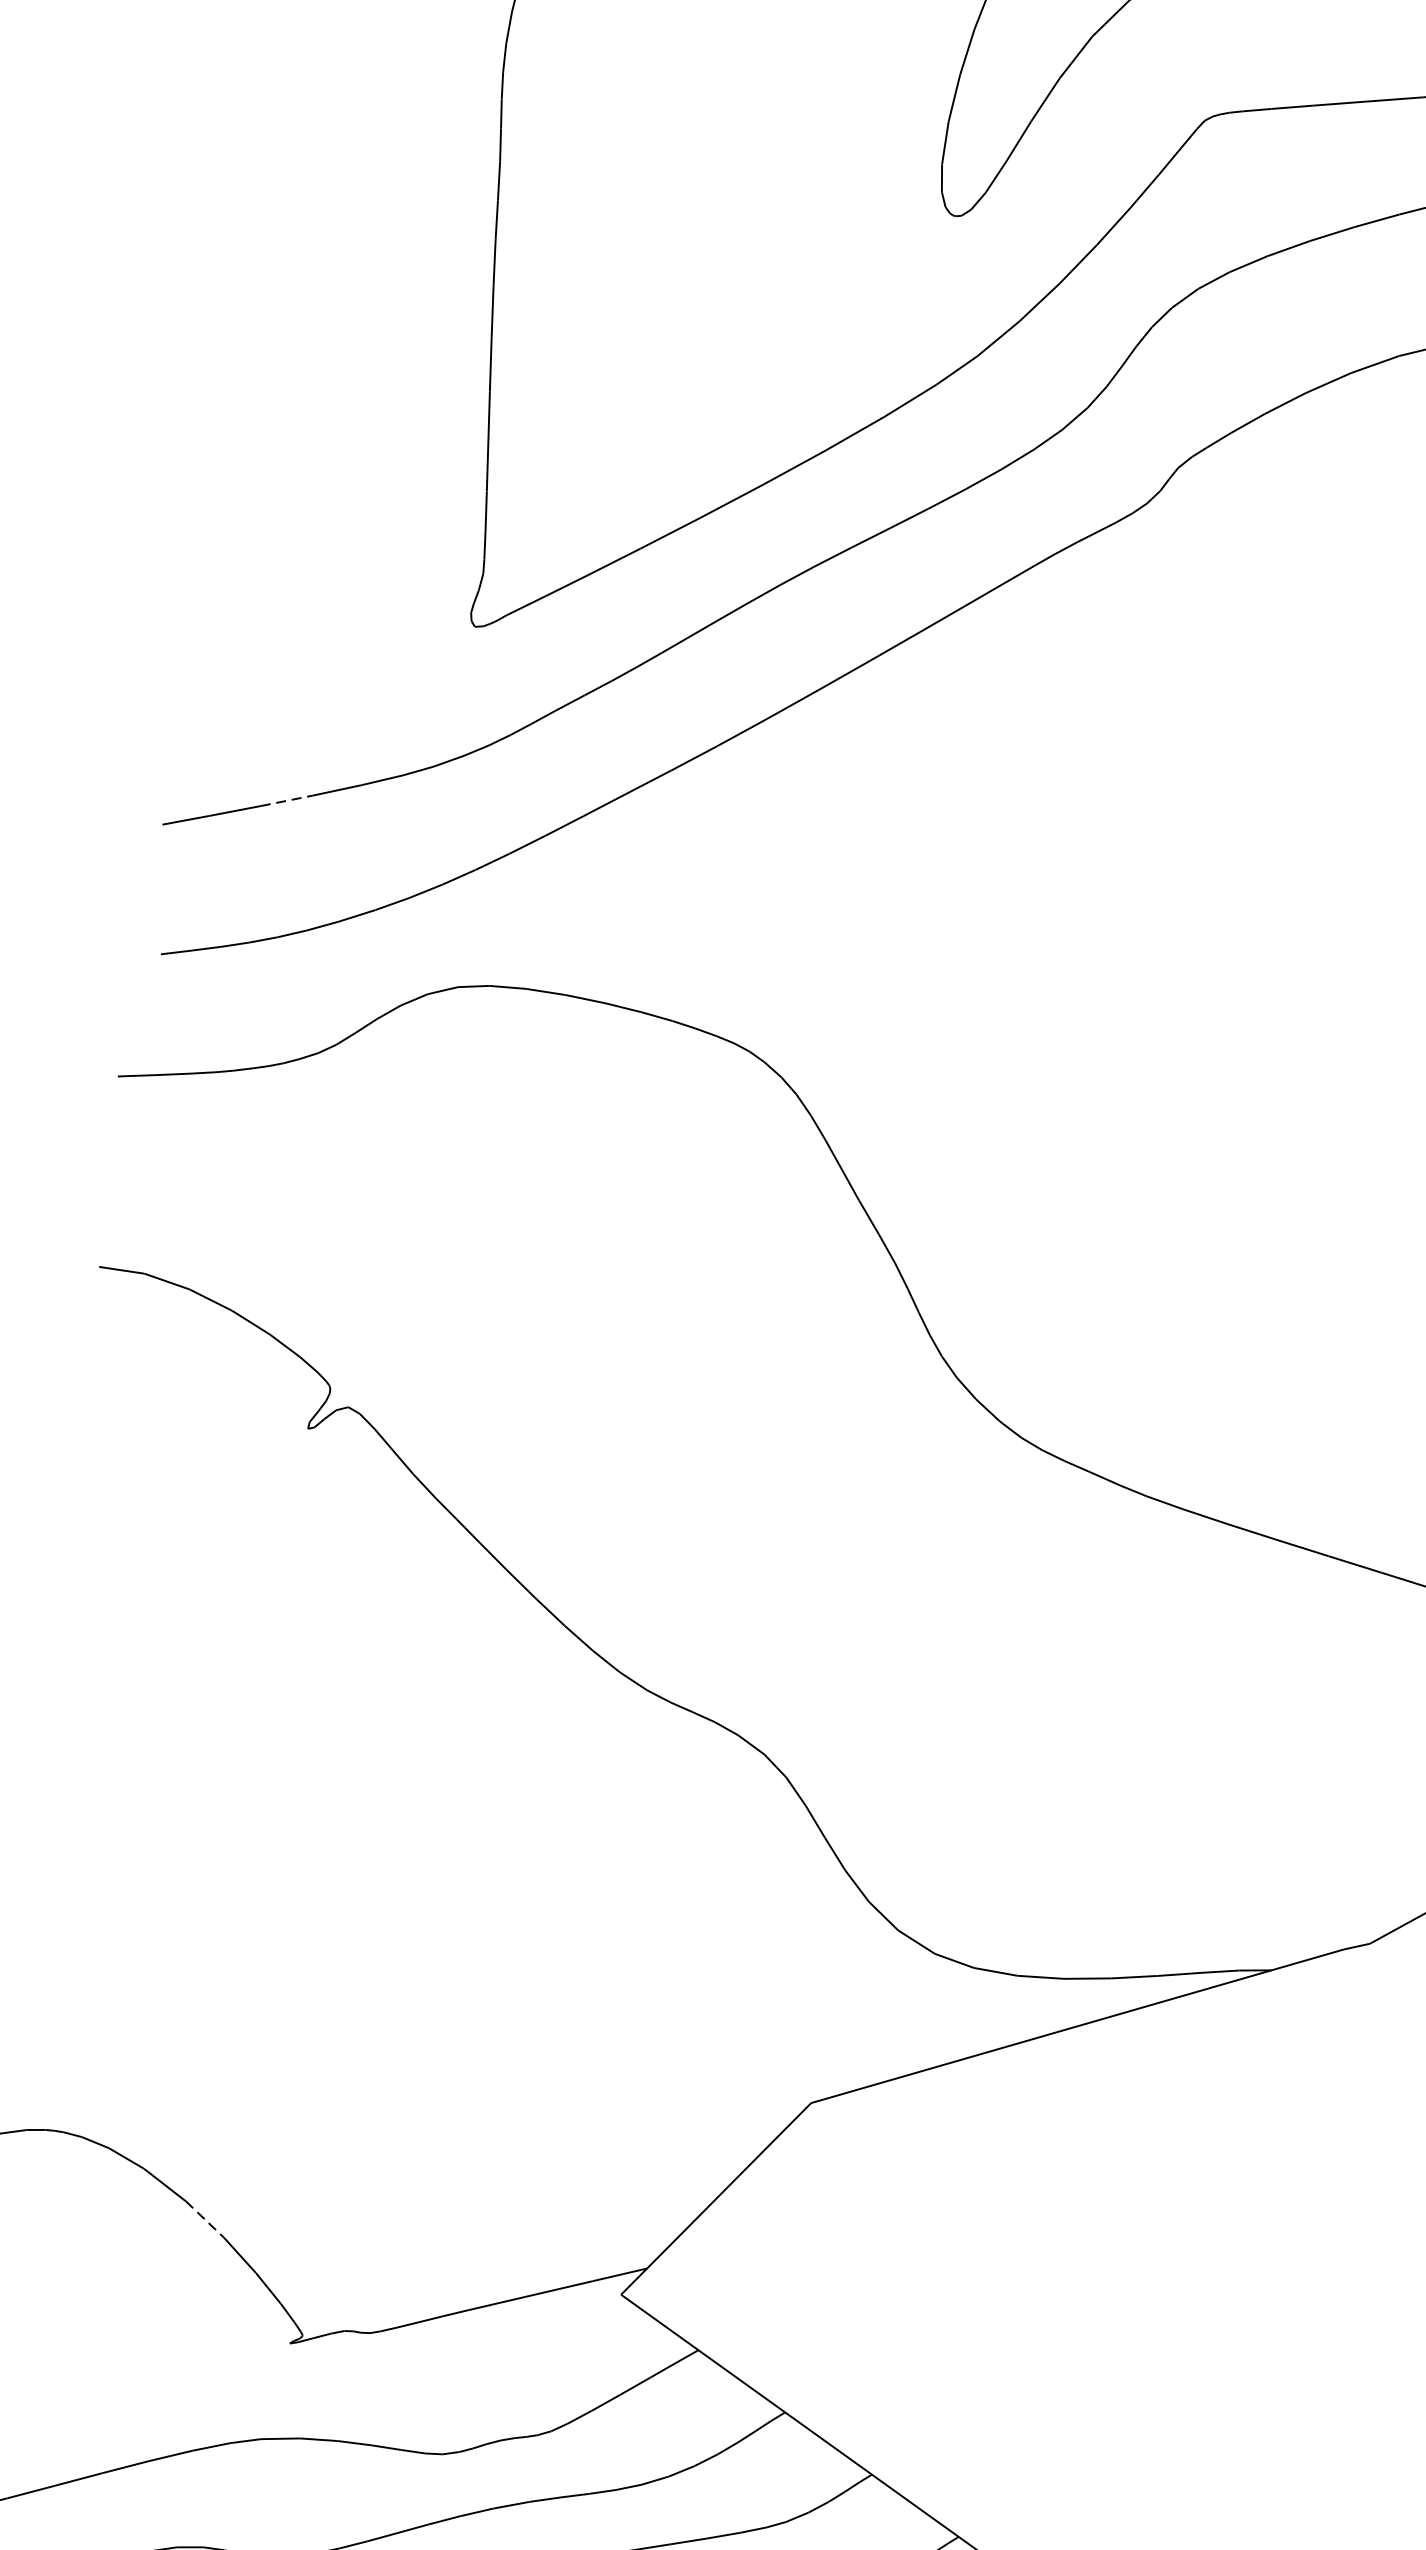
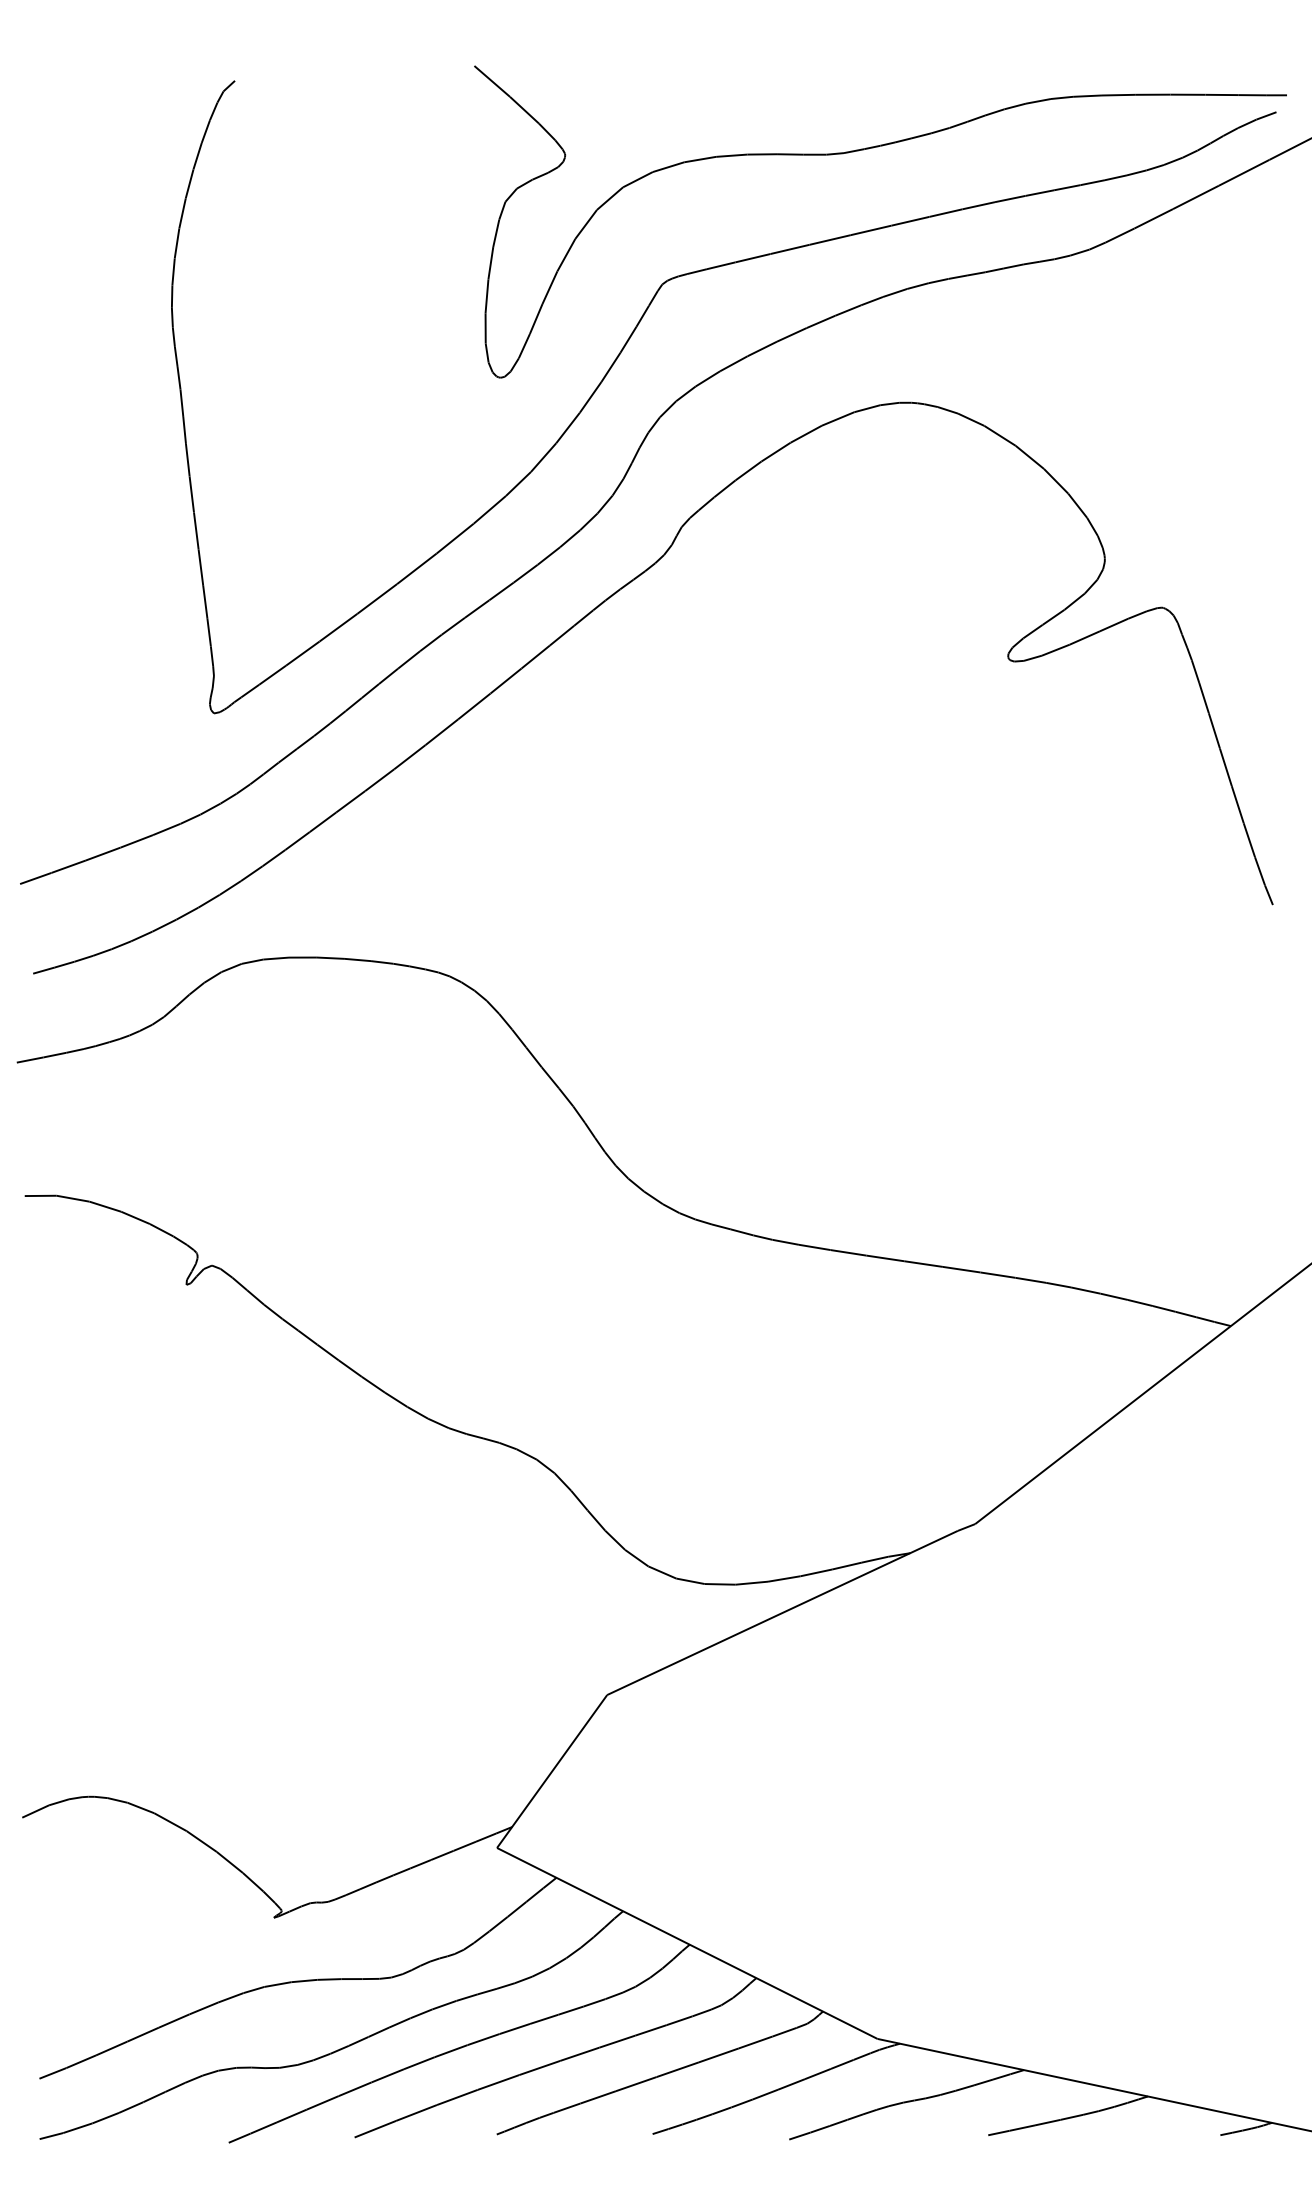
line: (287, 801) -> (103, 854), dashed -> solid
line: (205, 2219) -> (202, 1841), dashed -> solid

